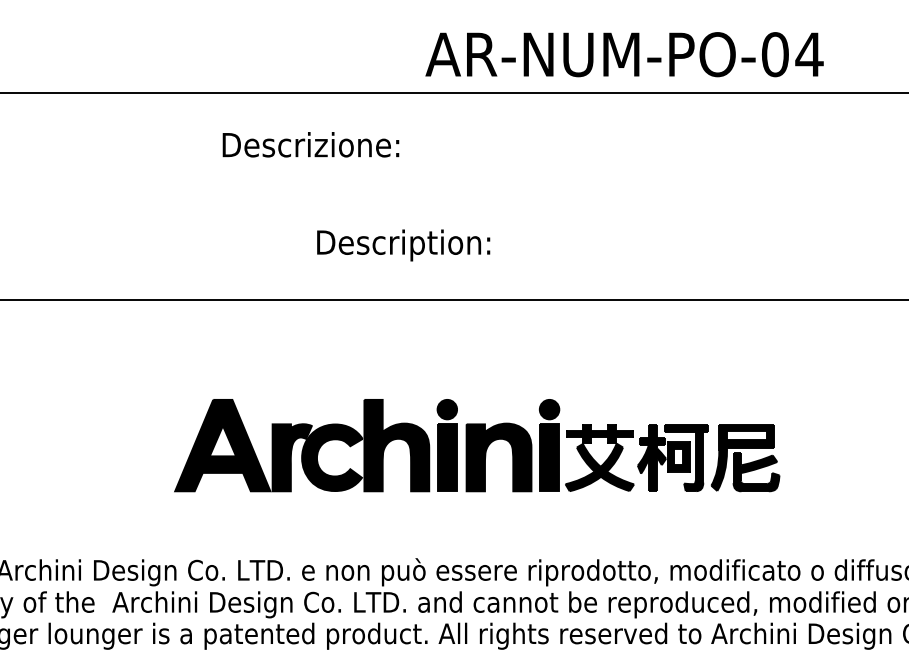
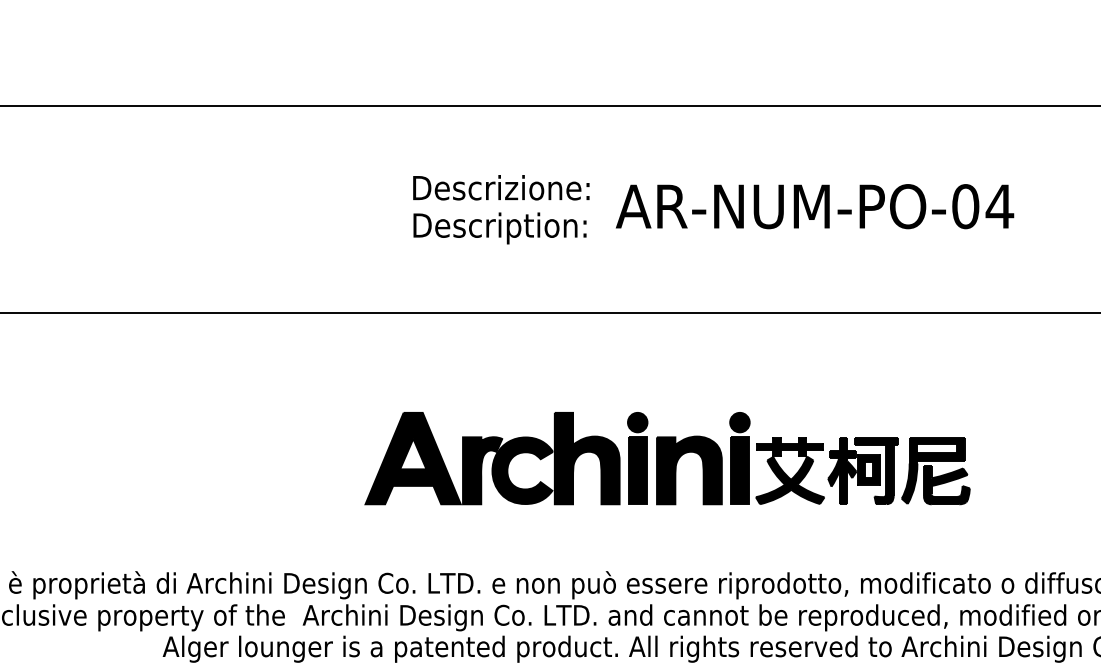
text: (624, 54) -> (814, 206), moved
text: (311, 144) -> (501, 187), moved
text: (403, 245) -> (499, 228), moved

